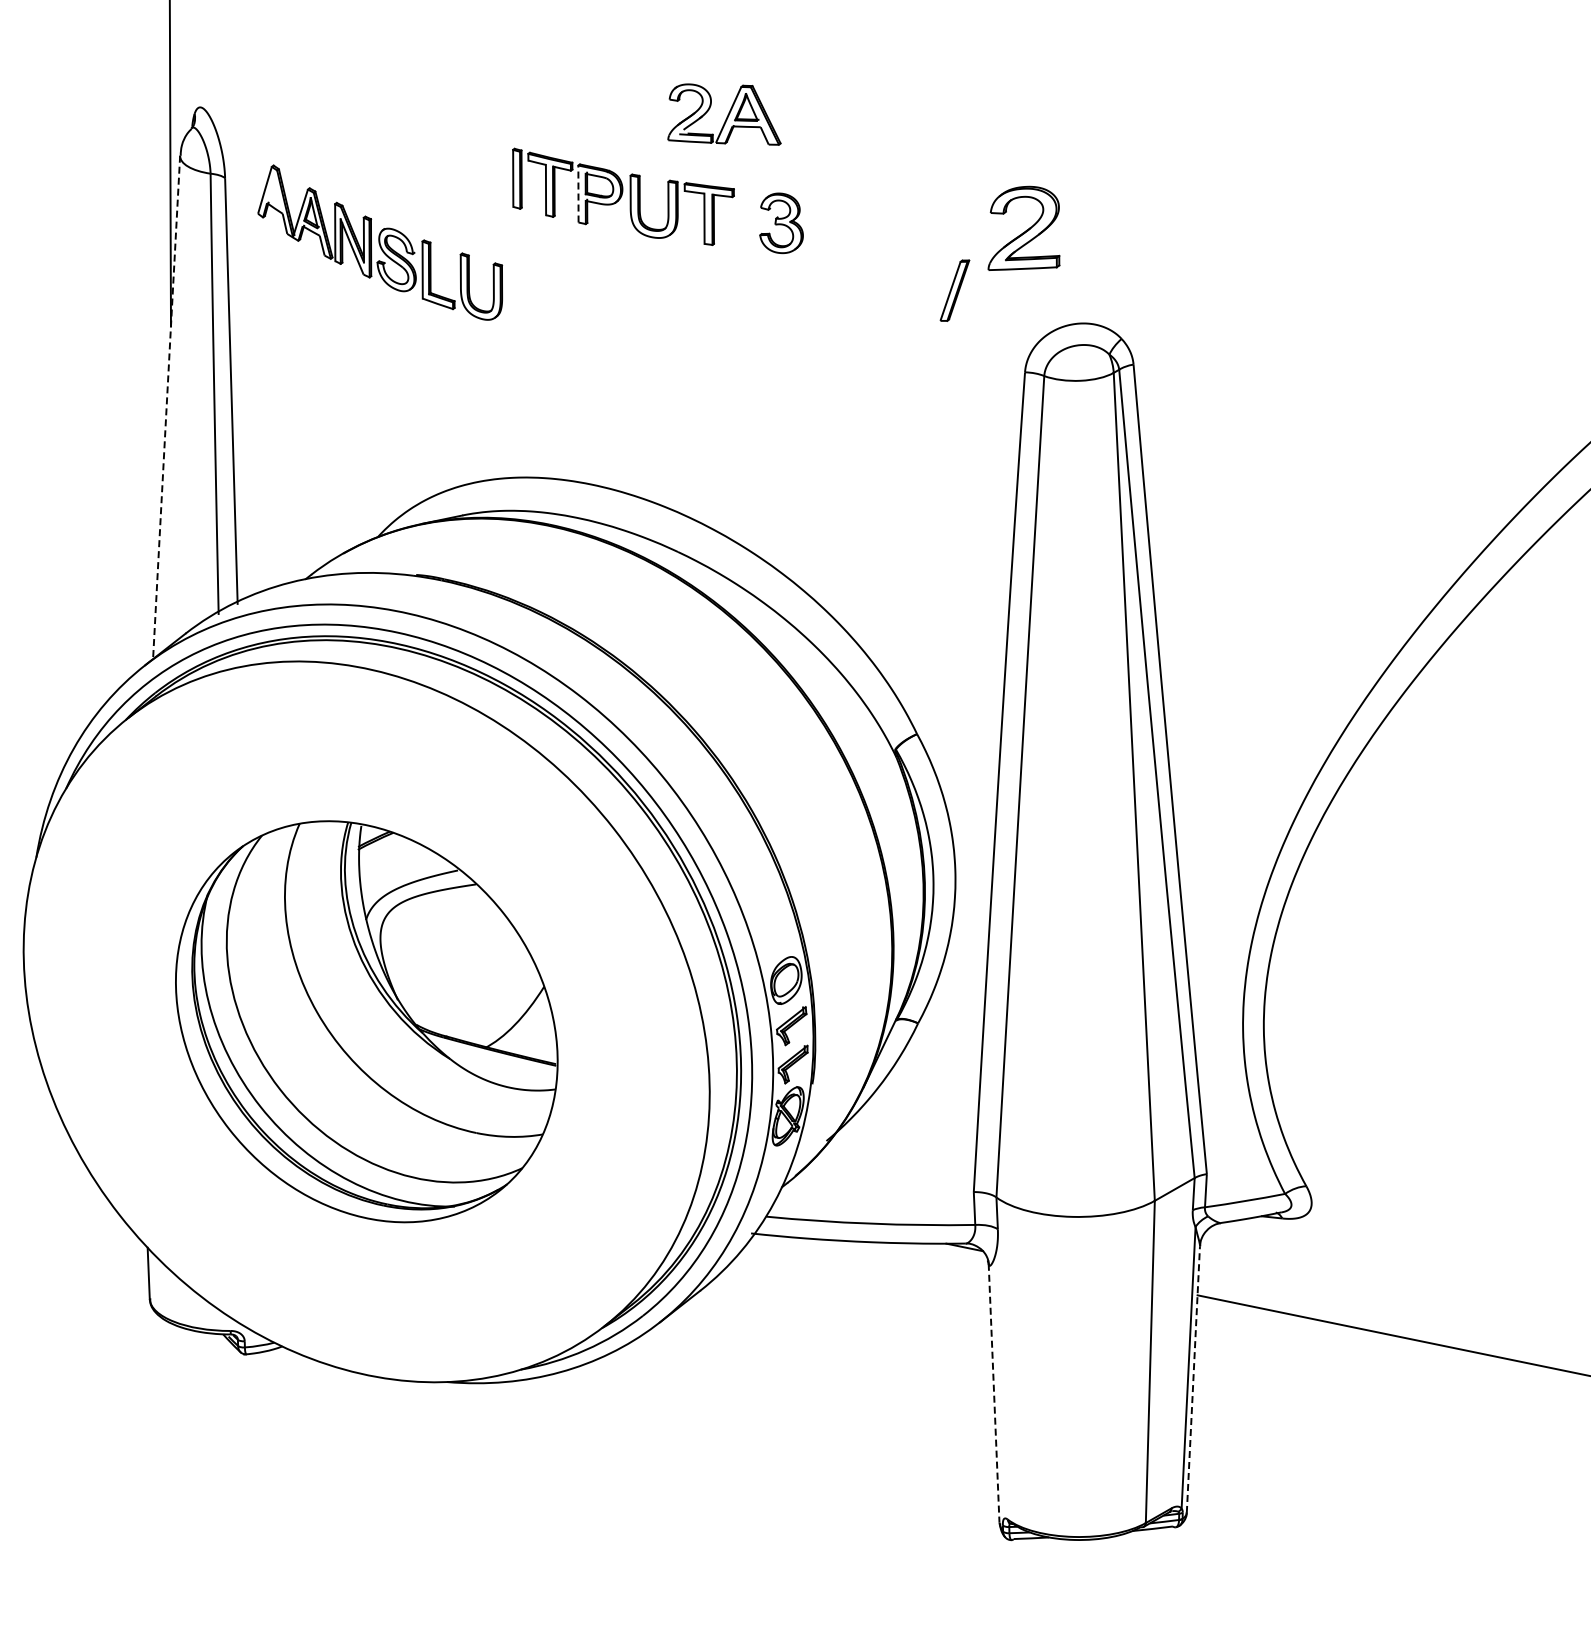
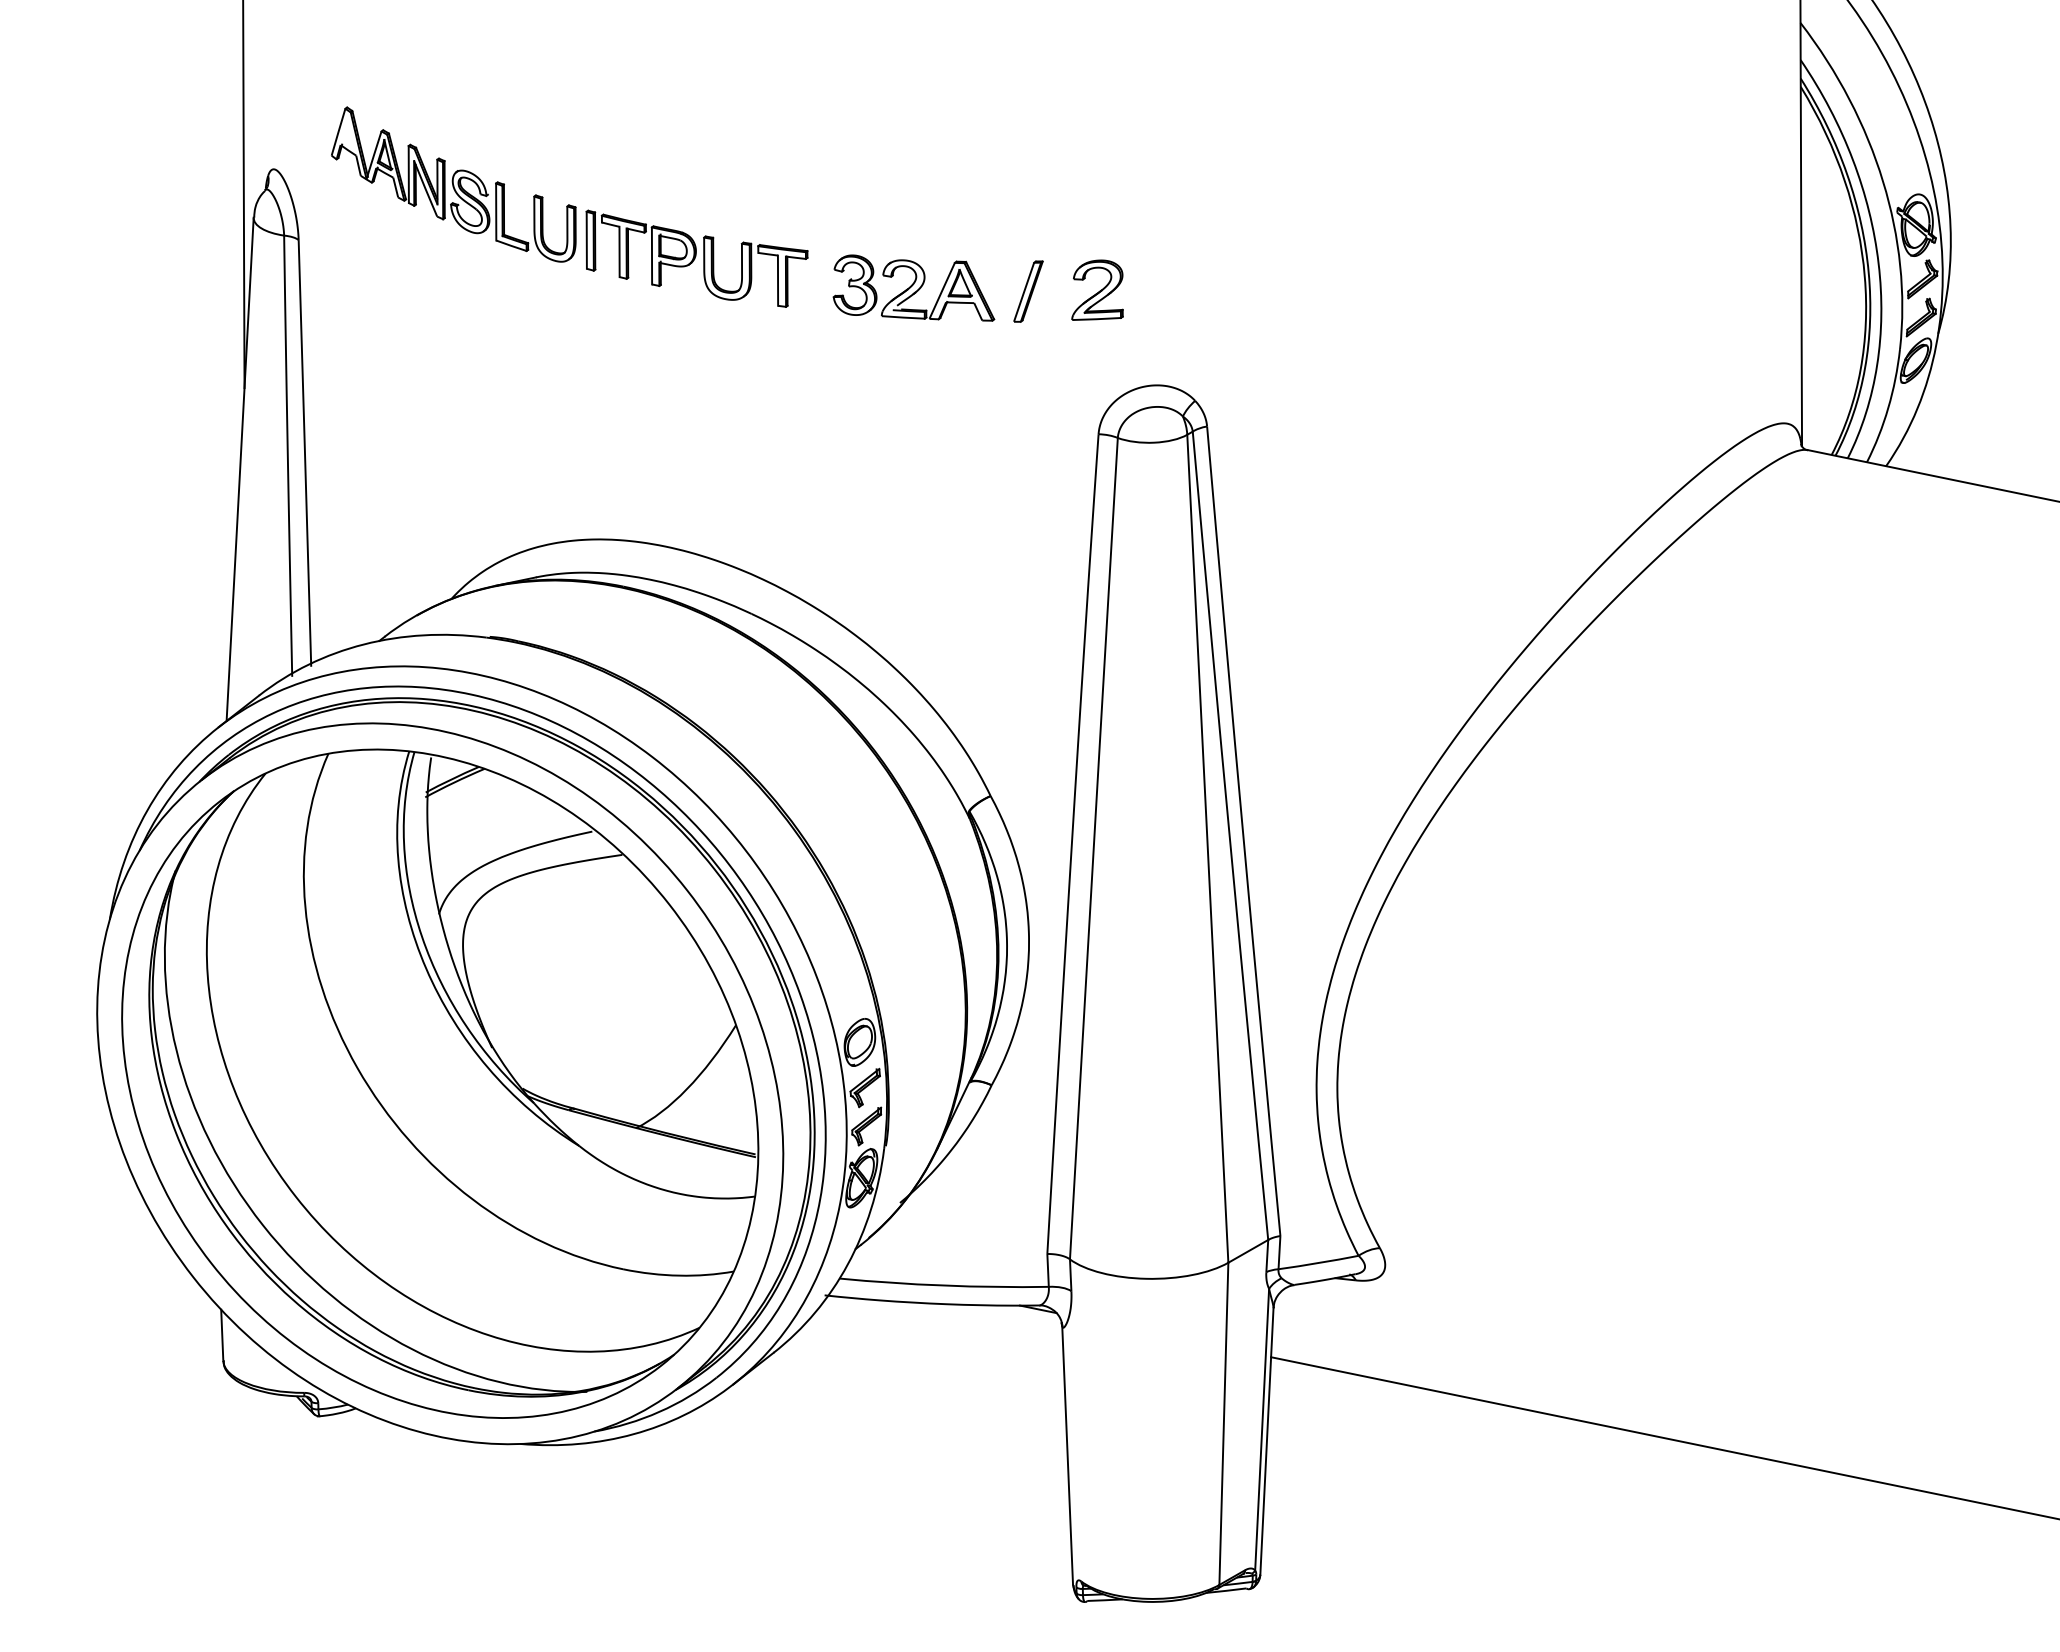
part: (724, 114) -> (938, 290), moved
line: (578, 193) -> (652, 255), dashed -> solid
part: (1023, 227) -> (1097, 289), size x0.71
part: (379, 242) -> (453, 184), moved
part: (954, 290) -> (1028, 291), moved
line: (166, 407) -> (240, 469), dashed -> solid
part: (366, 1021) -> (440, 1083), size x1.67
line: (1192, 1379) -> (1266, 1441), dashed -> solid
line: (993, 1393) -> (1067, 1455), dashed -> solid

